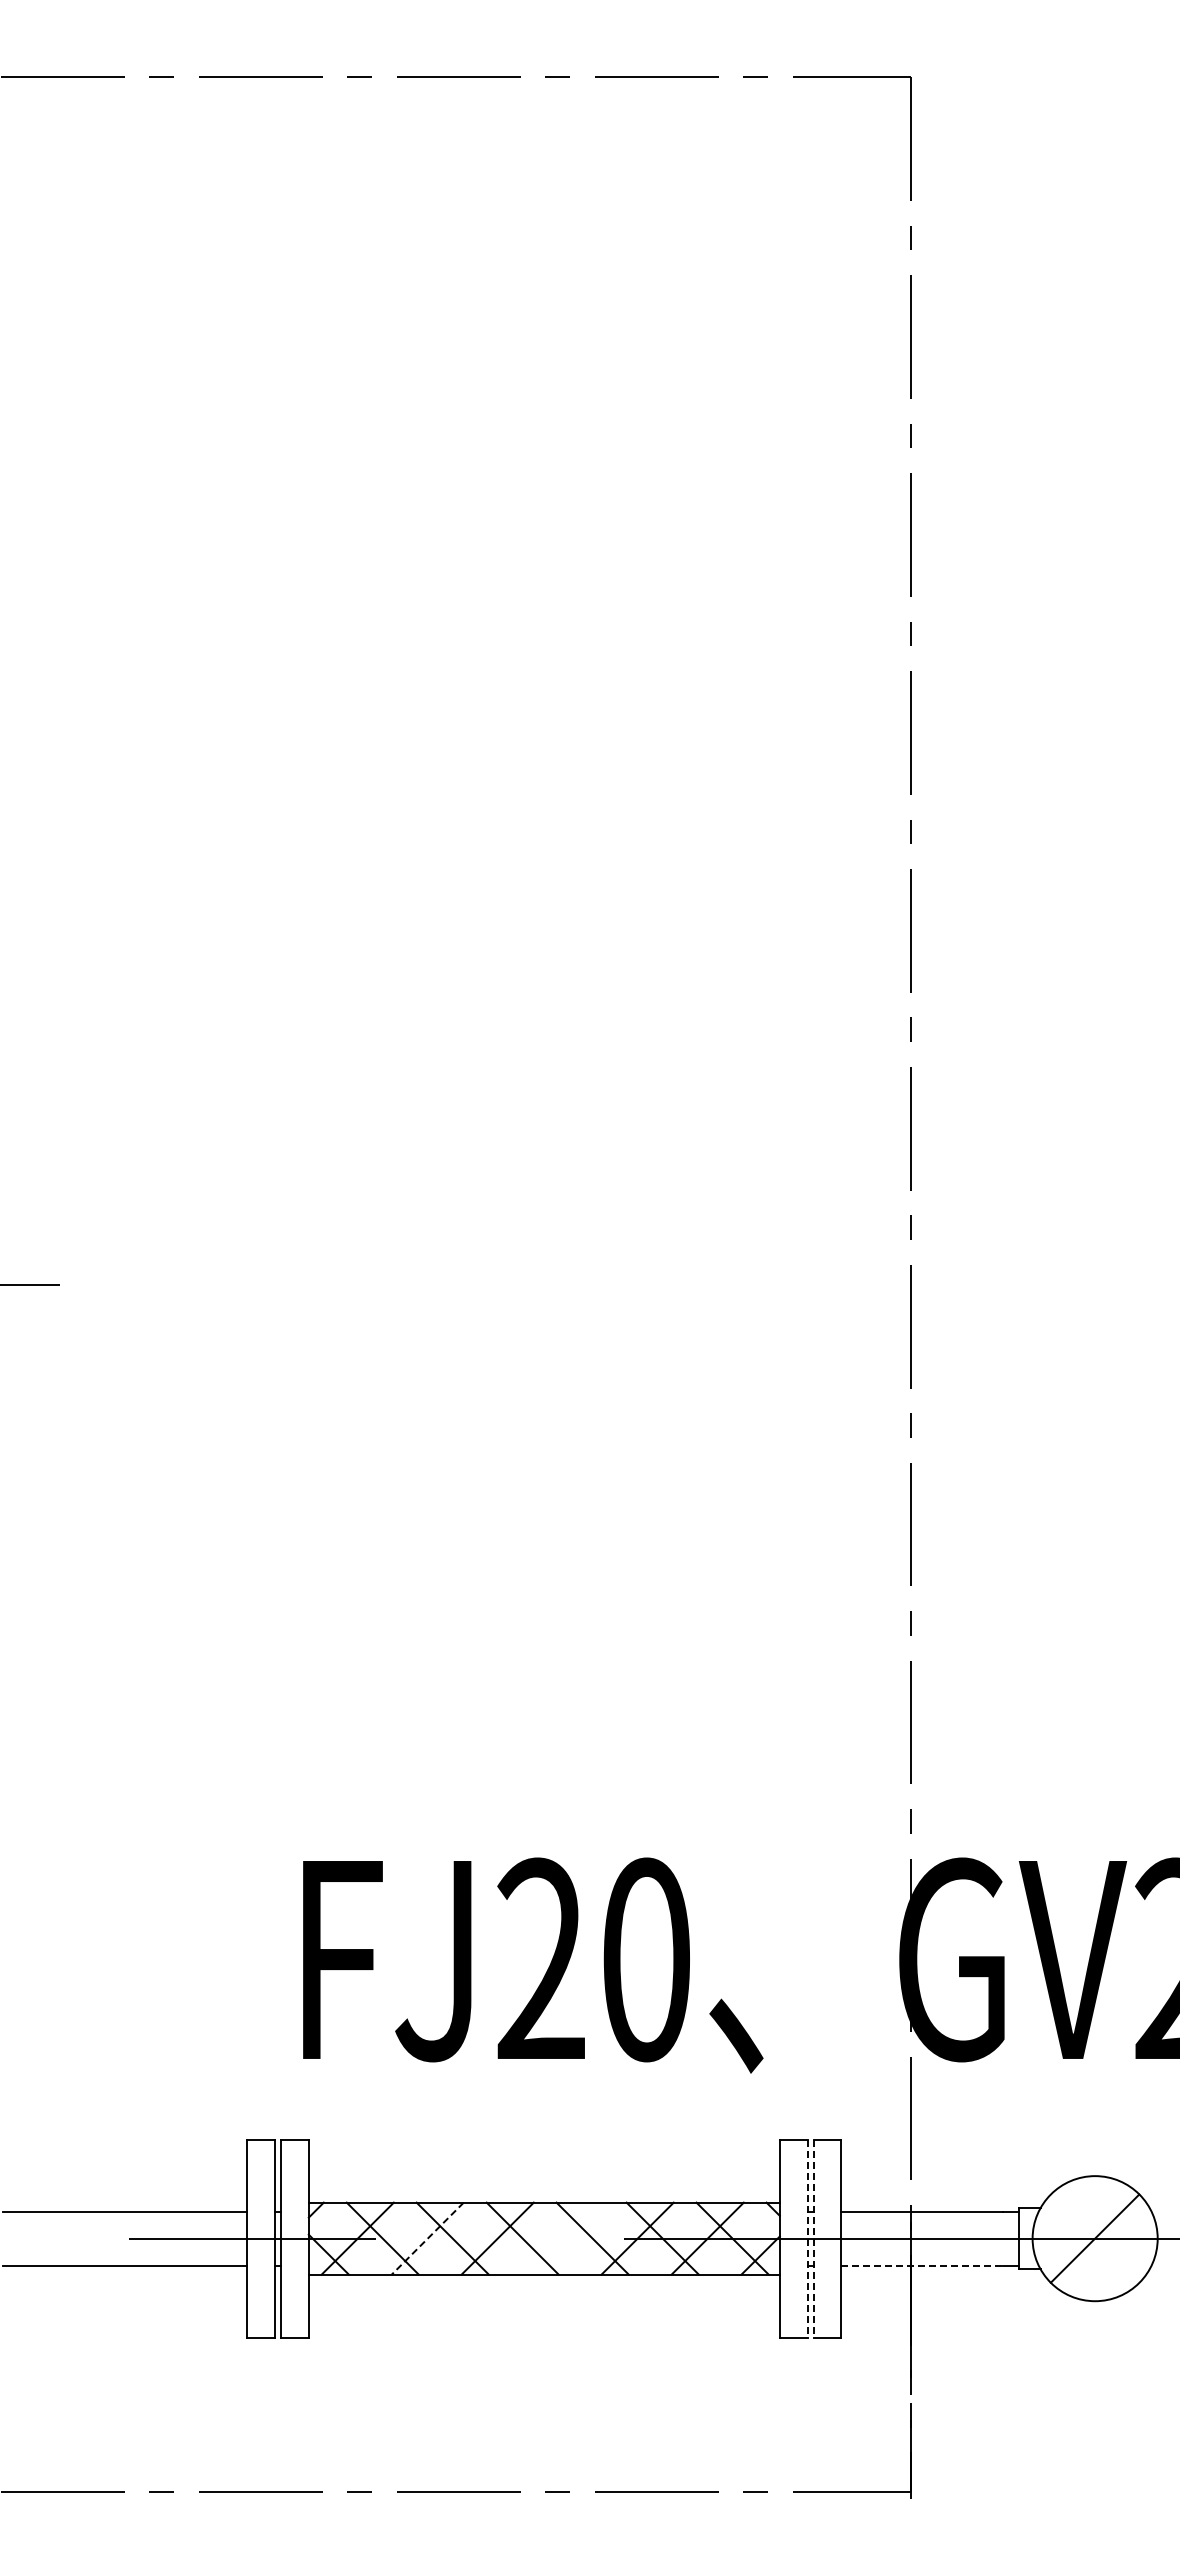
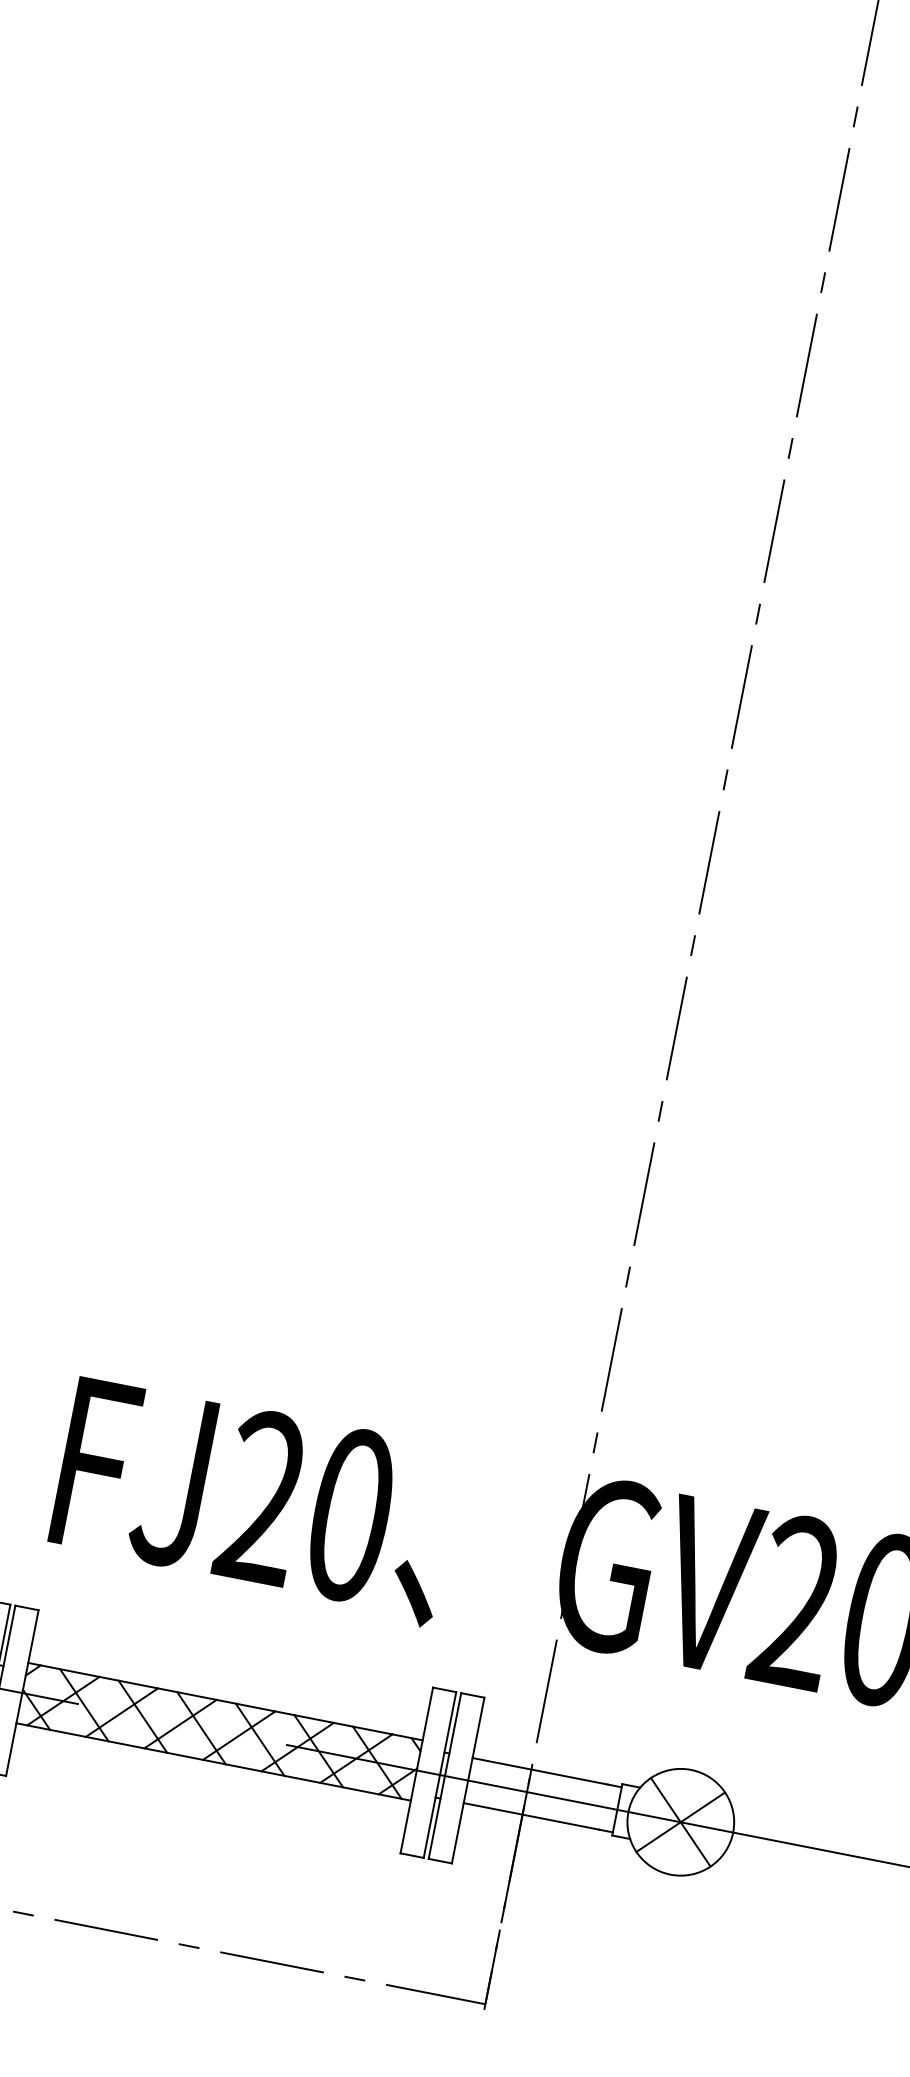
line: (427, 2238) -> (121, 1712), dashed -> solid
line: (567, 2238) -> (239, 1735), added
line: (807, 2238) -> (439, 1774), dashed -> solid
line: (813, 2238) -> (445, 1775), dashed -> solid
line: (1094, 2238) -> (680, 1822), added
line: (921, 2265) -> (530, 1816), dashed -> solid

